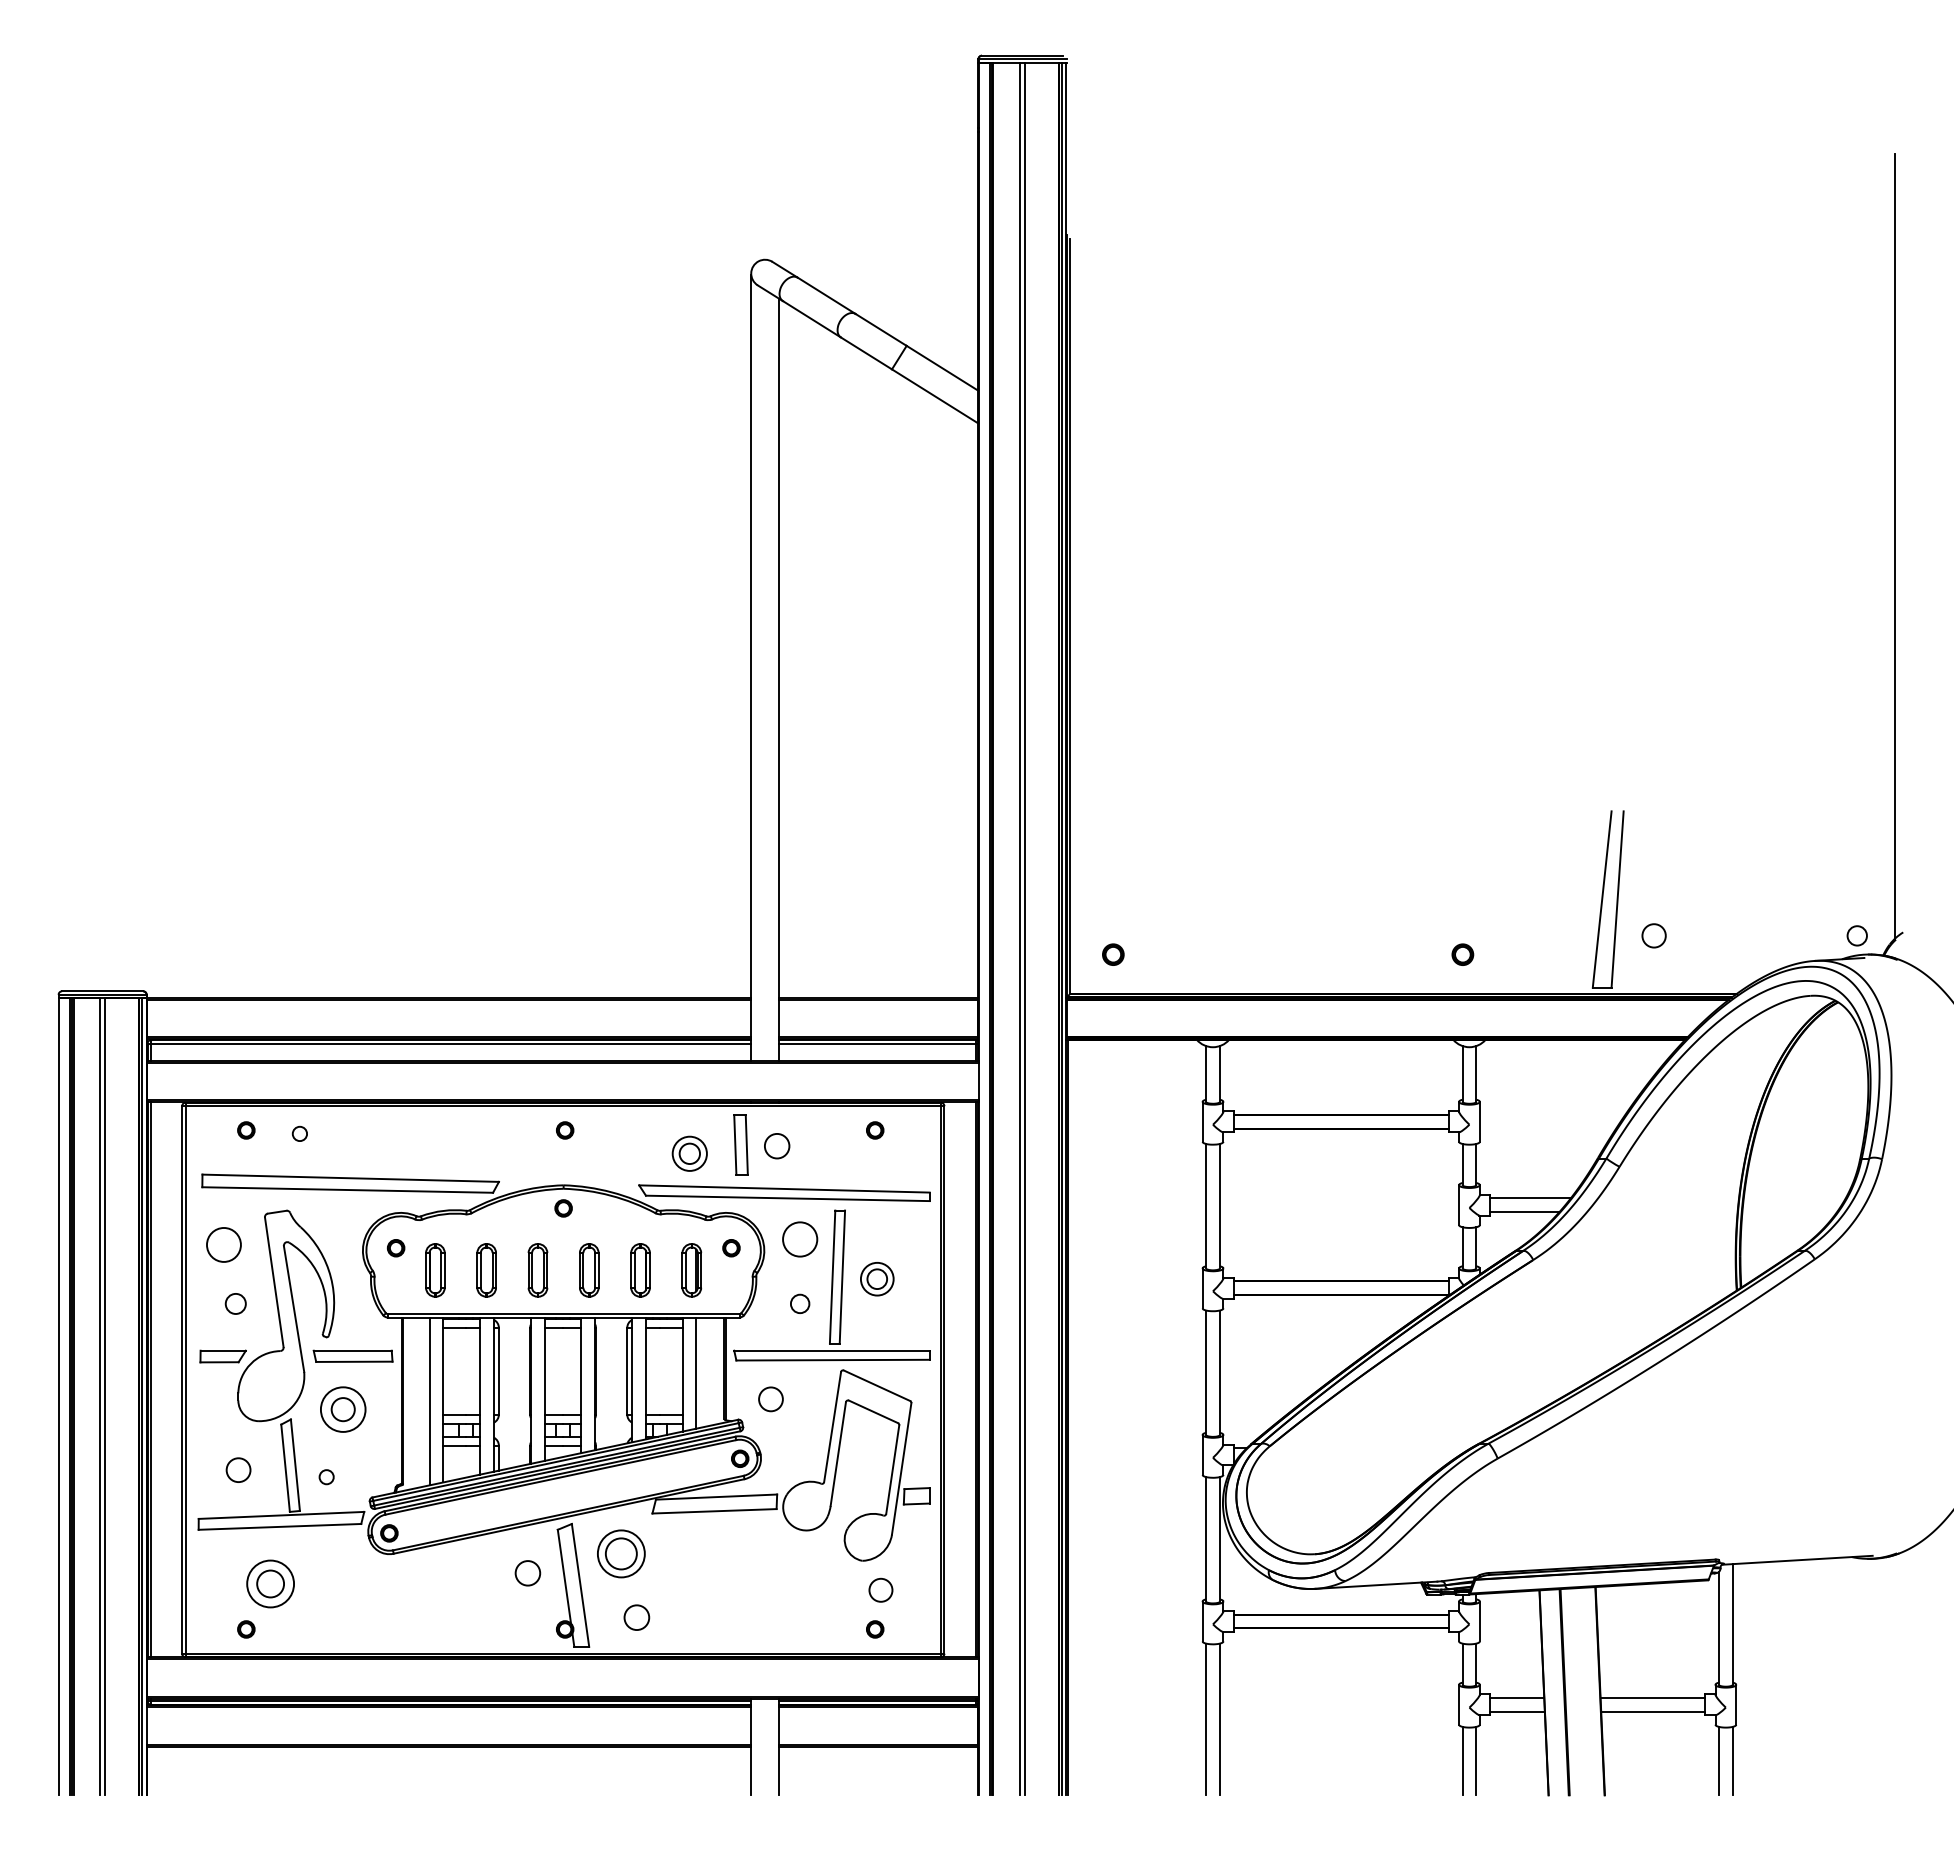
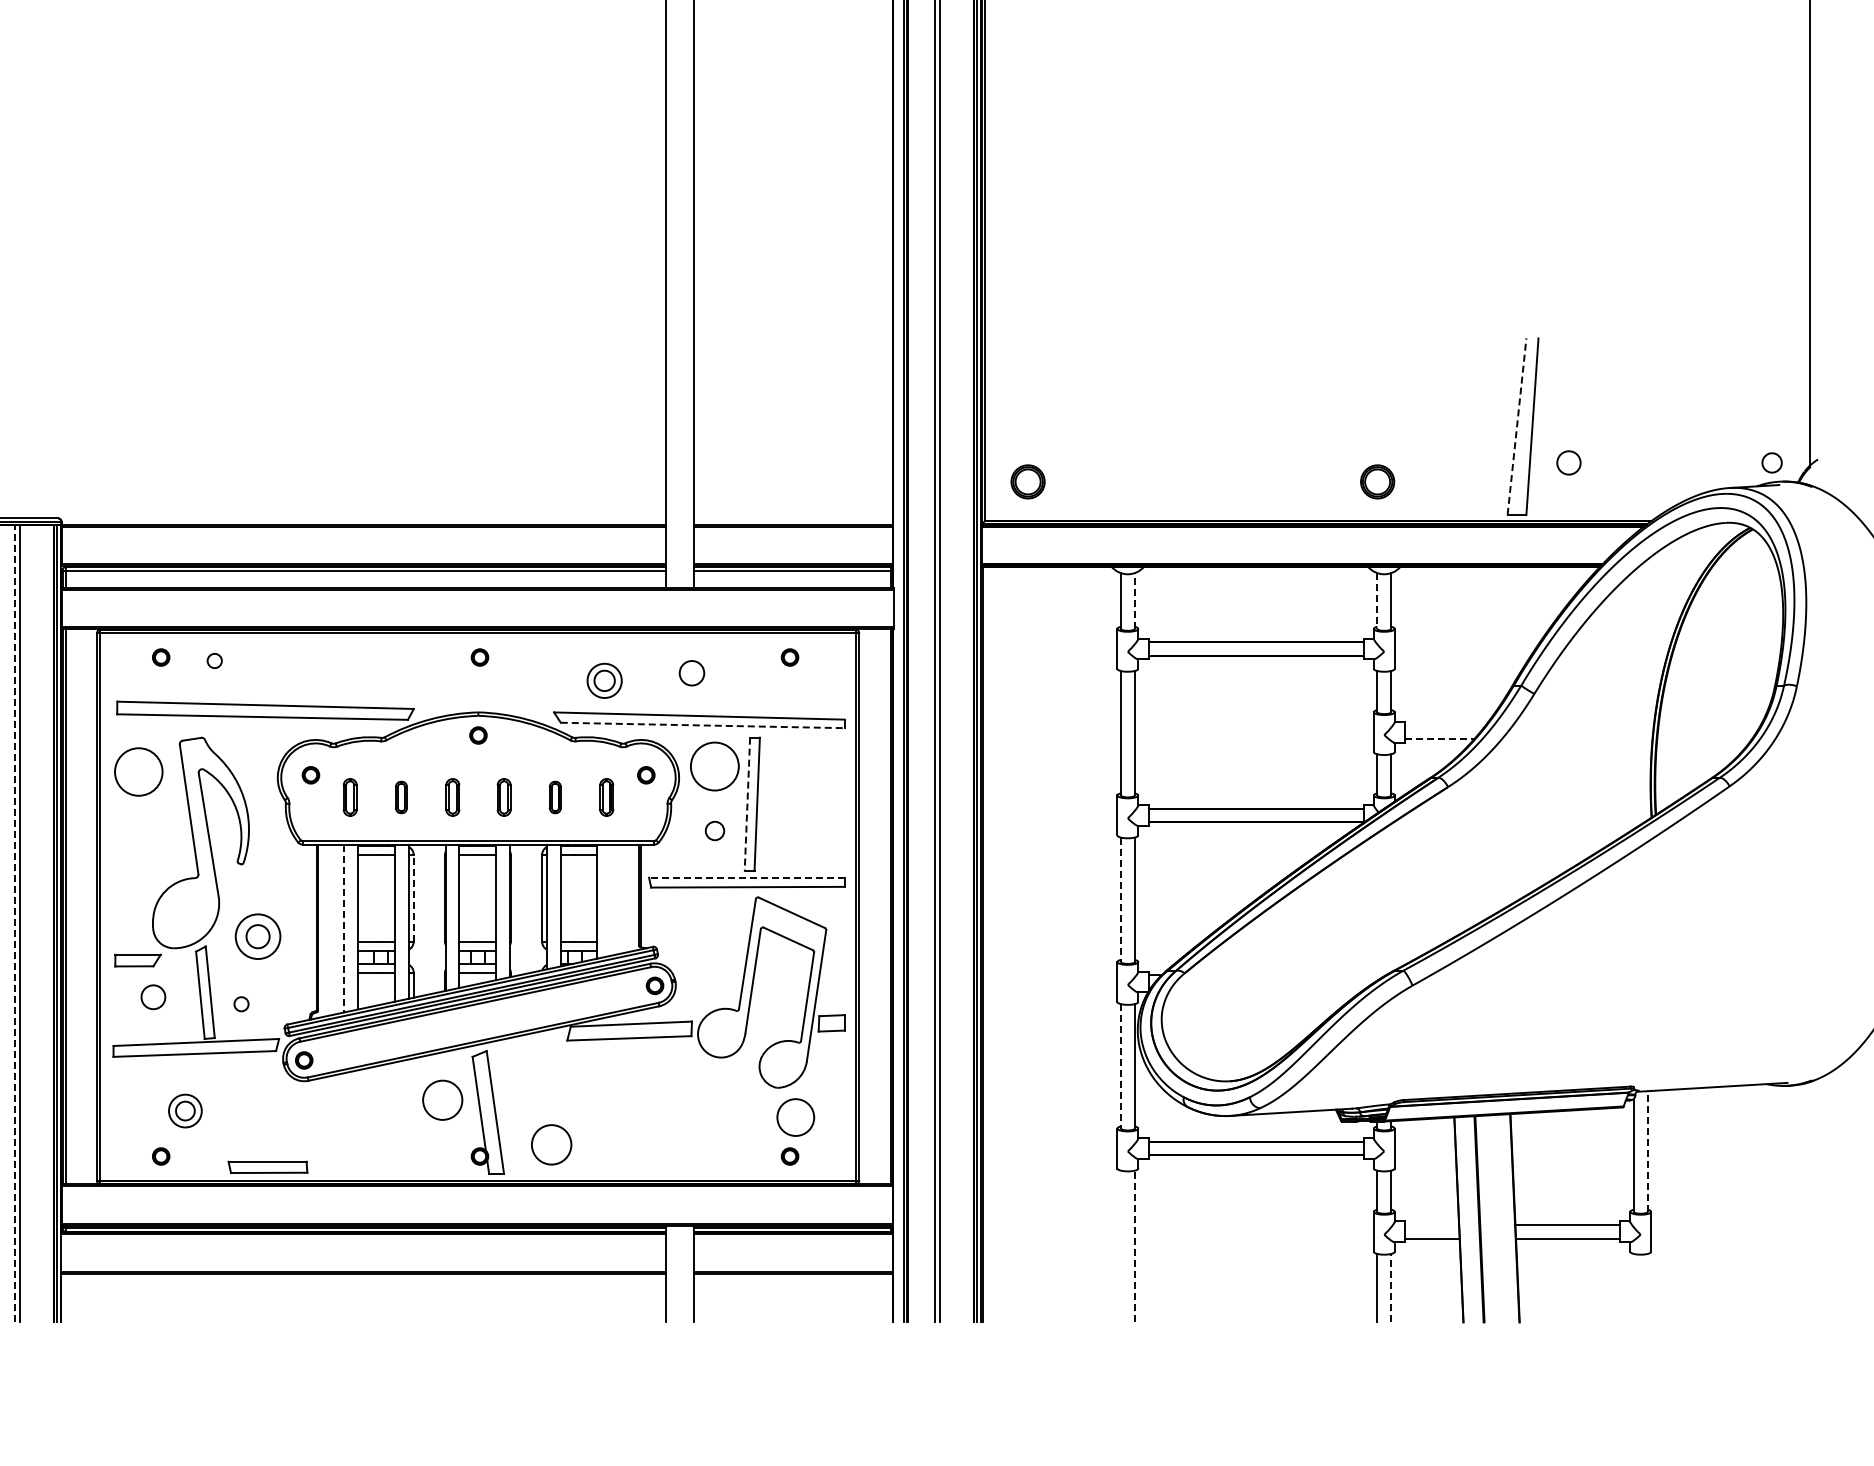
line: (1602, 899) -> (1517, 426), solid -> dashed
part: (1113, 954) -> (1028, 481), size x1.6
part: (1462, 954) -> (1377, 481), size x1.6
line: (1219, 1073) -> (1134, 600), solid -> dashed
line: (1462, 1073) -> (1377, 600), solid -> dashed
part: (740, 1144) -> (655, 671), removed
line: (787, 1198) -> (702, 725), solid -> dashed
line: (1530, 1198) -> (1445, 725), removed
line: (1524, 1212) -> (1439, 739), solid -> dashed
circle: (800, 1239) -> (715, 766), size x1.4
circle: (223, 1244) -> (138, 771), size x1.4
part: (435, 1270) -> (350, 797), size x0.7
part: (486, 1270) -> (401, 797), size x0.6
part: (537, 1270) -> (452, 797), size x0.7
part: (589, 1270) -> (504, 797), size x0.7
part: (640, 1270) -> (555, 797), size x0.6
part: (691, 1270) -> (606, 797), size x0.7
line: (832, 1277) -> (747, 804), solid -> dashed
part: (877, 1279) -> (792, 806), removed
circle: (235, 1303) -> (150, 830), removed
line: (831, 1350) -> (746, 877), solid -> dashed
part: (352, 1355) -> (267, 1166), moved
part: (222, 1356) -> (137, 960), moved
line: (498, 1370) -> (413, 897), solid -> dashed
line: (696, 1372) -> (611, 899), removed
line: (1206, 1373) -> (1121, 900), solid -> dashed
line: (99, 1396) -> (14, 923), solid -> dashed
circle: (770, 1399) -> (685, 926), removed
line: (429, 1401) -> (344, 928), solid -> dashed
line: (1206, 1539) -> (1121, 1066), solid -> dashed
part: (621, 1553) -> (536, 1080), removed
circle: (527, 1573) -> (442, 1100), size x1.6
part: (270, 1583) -> (185, 1110), size x0.7
circle: (880, 1589) -> (795, 1116), size x1.6
circle: (636, 1617) -> (551, 1144), size x1.6
line: (1732, 1623) -> (1647, 1150), solid -> dashed
line: (1517, 1697) -> (1432, 1224), removed
line: (1206, 1719) -> (1121, 1246), removed
line: (1219, 1719) -> (1134, 1246), solid -> dashed
line: (1476, 1760) -> (1391, 1287), solid -> dashed
line: (1718, 1760) -> (1633, 1287), removed
line: (1732, 1760) -> (1647, 1287), removed

